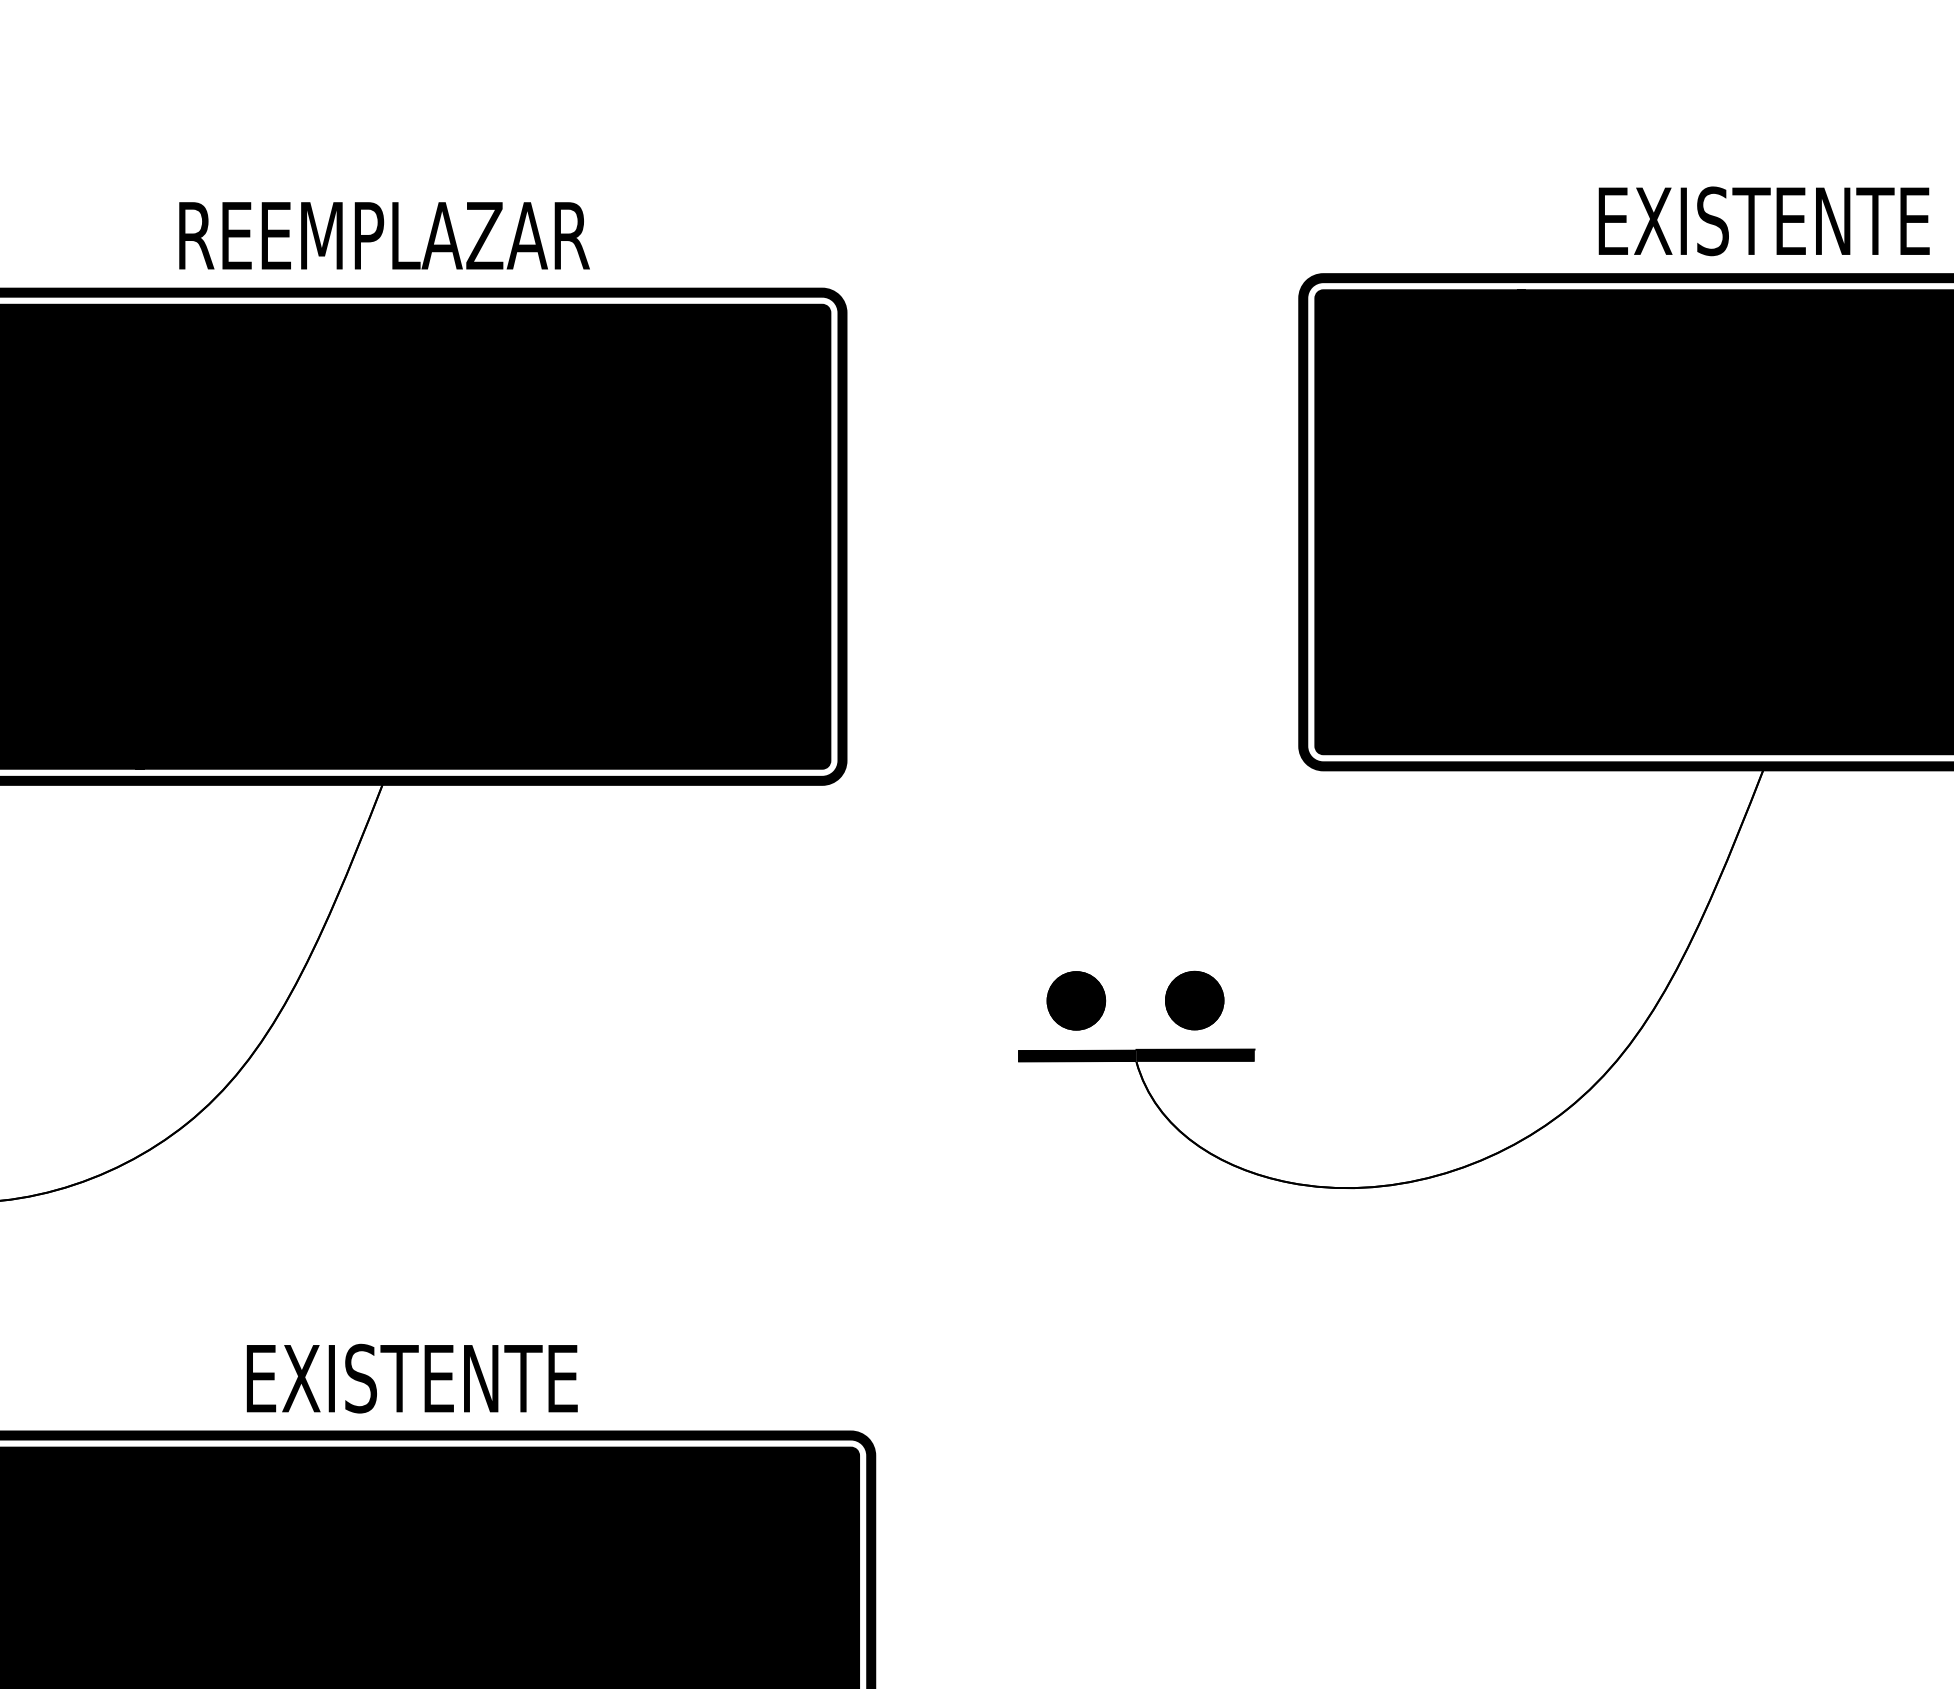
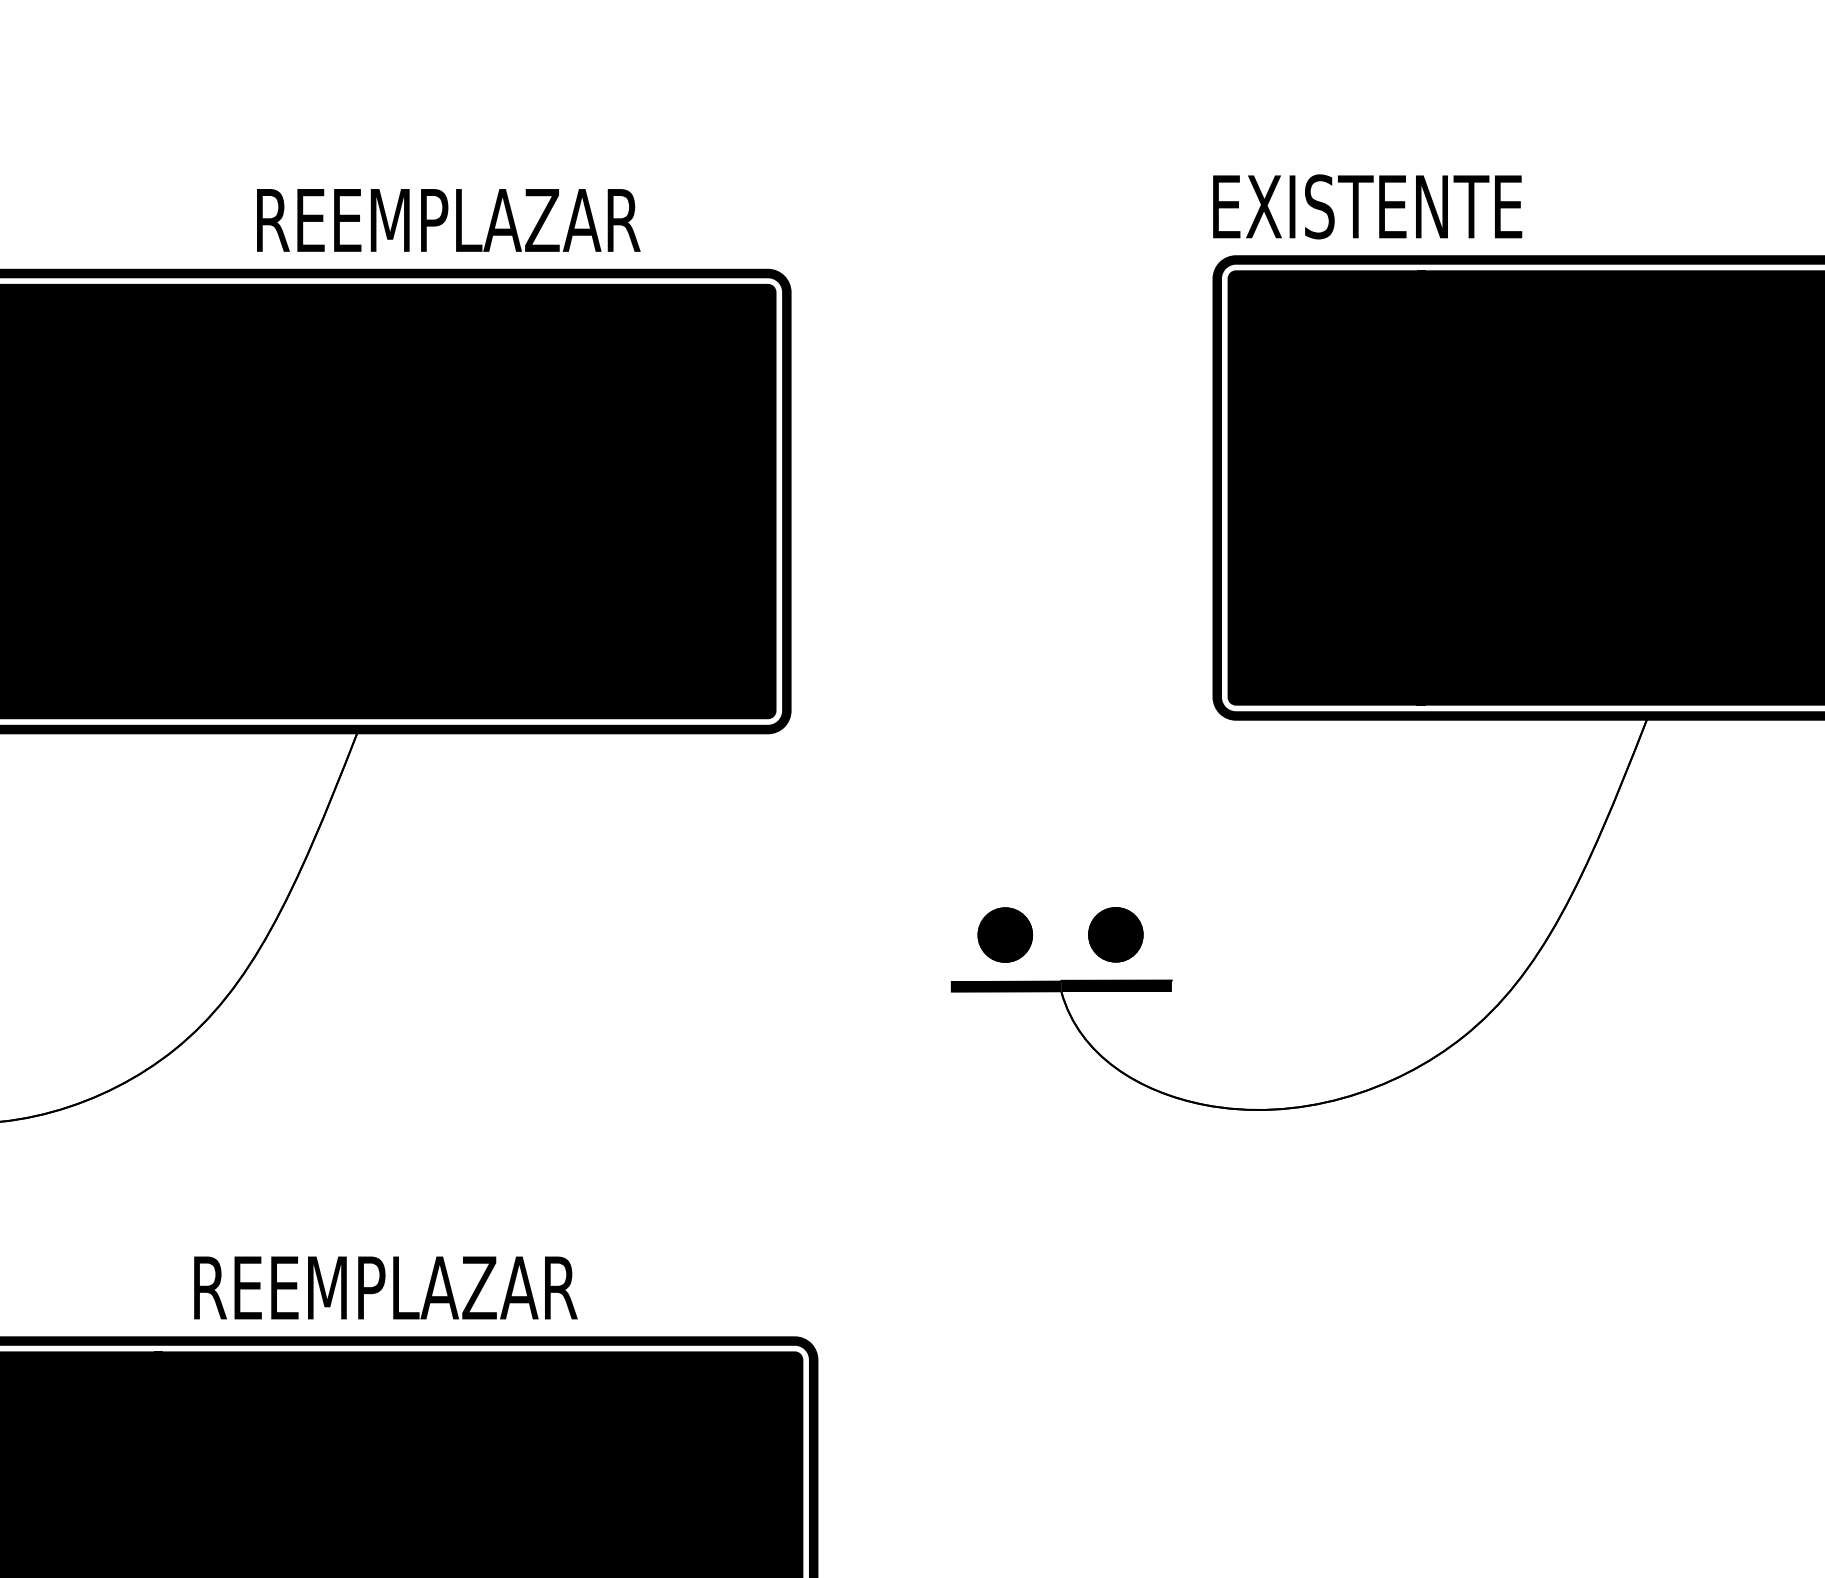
text: (1763, 221) -> (1366, 207), moved
text: (384, 235) -> (448, 220), moved
text: (413, 1378) -> (386, 1287), EXISTENTE -> REEMPLAZAR

